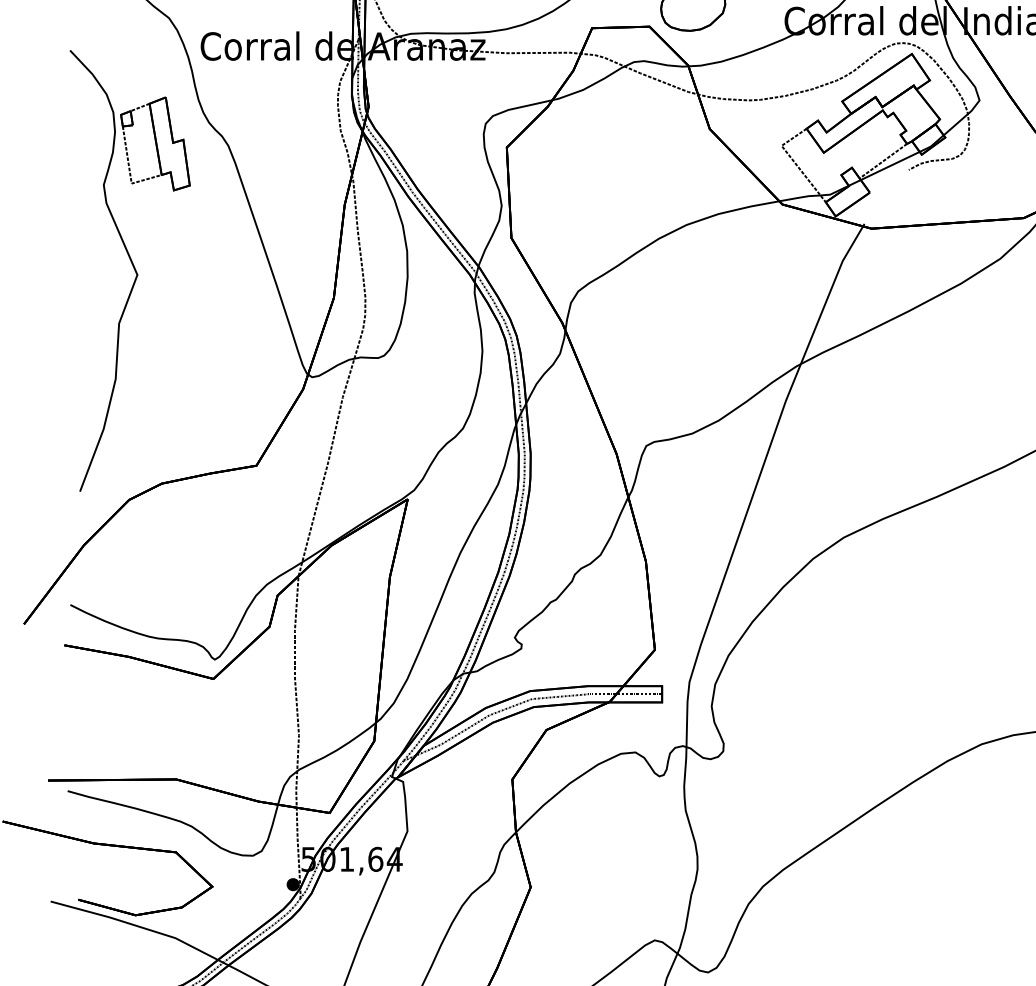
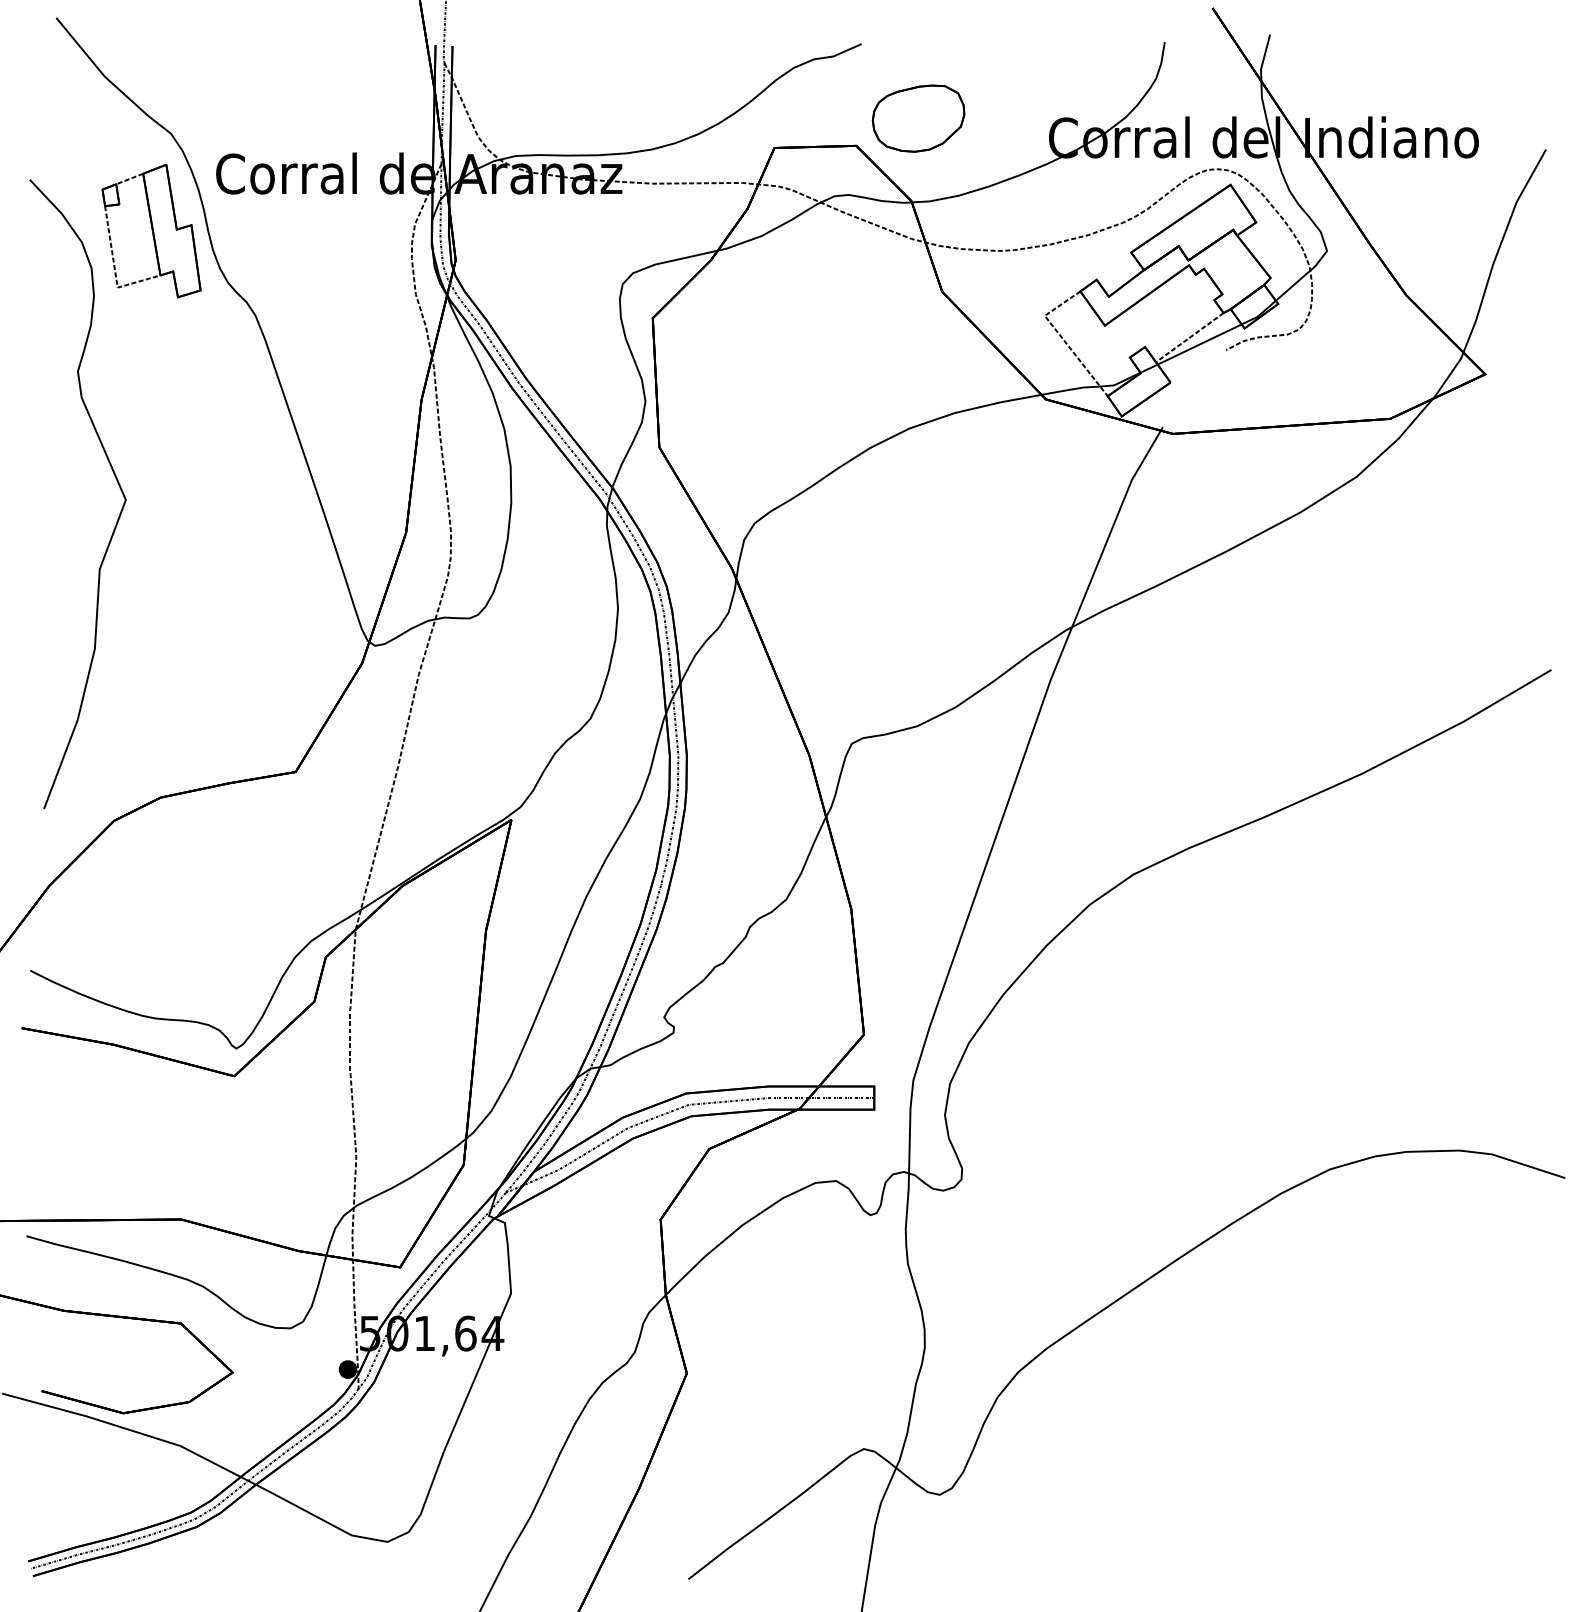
part: (155, 144) -> (151, 231), moved

